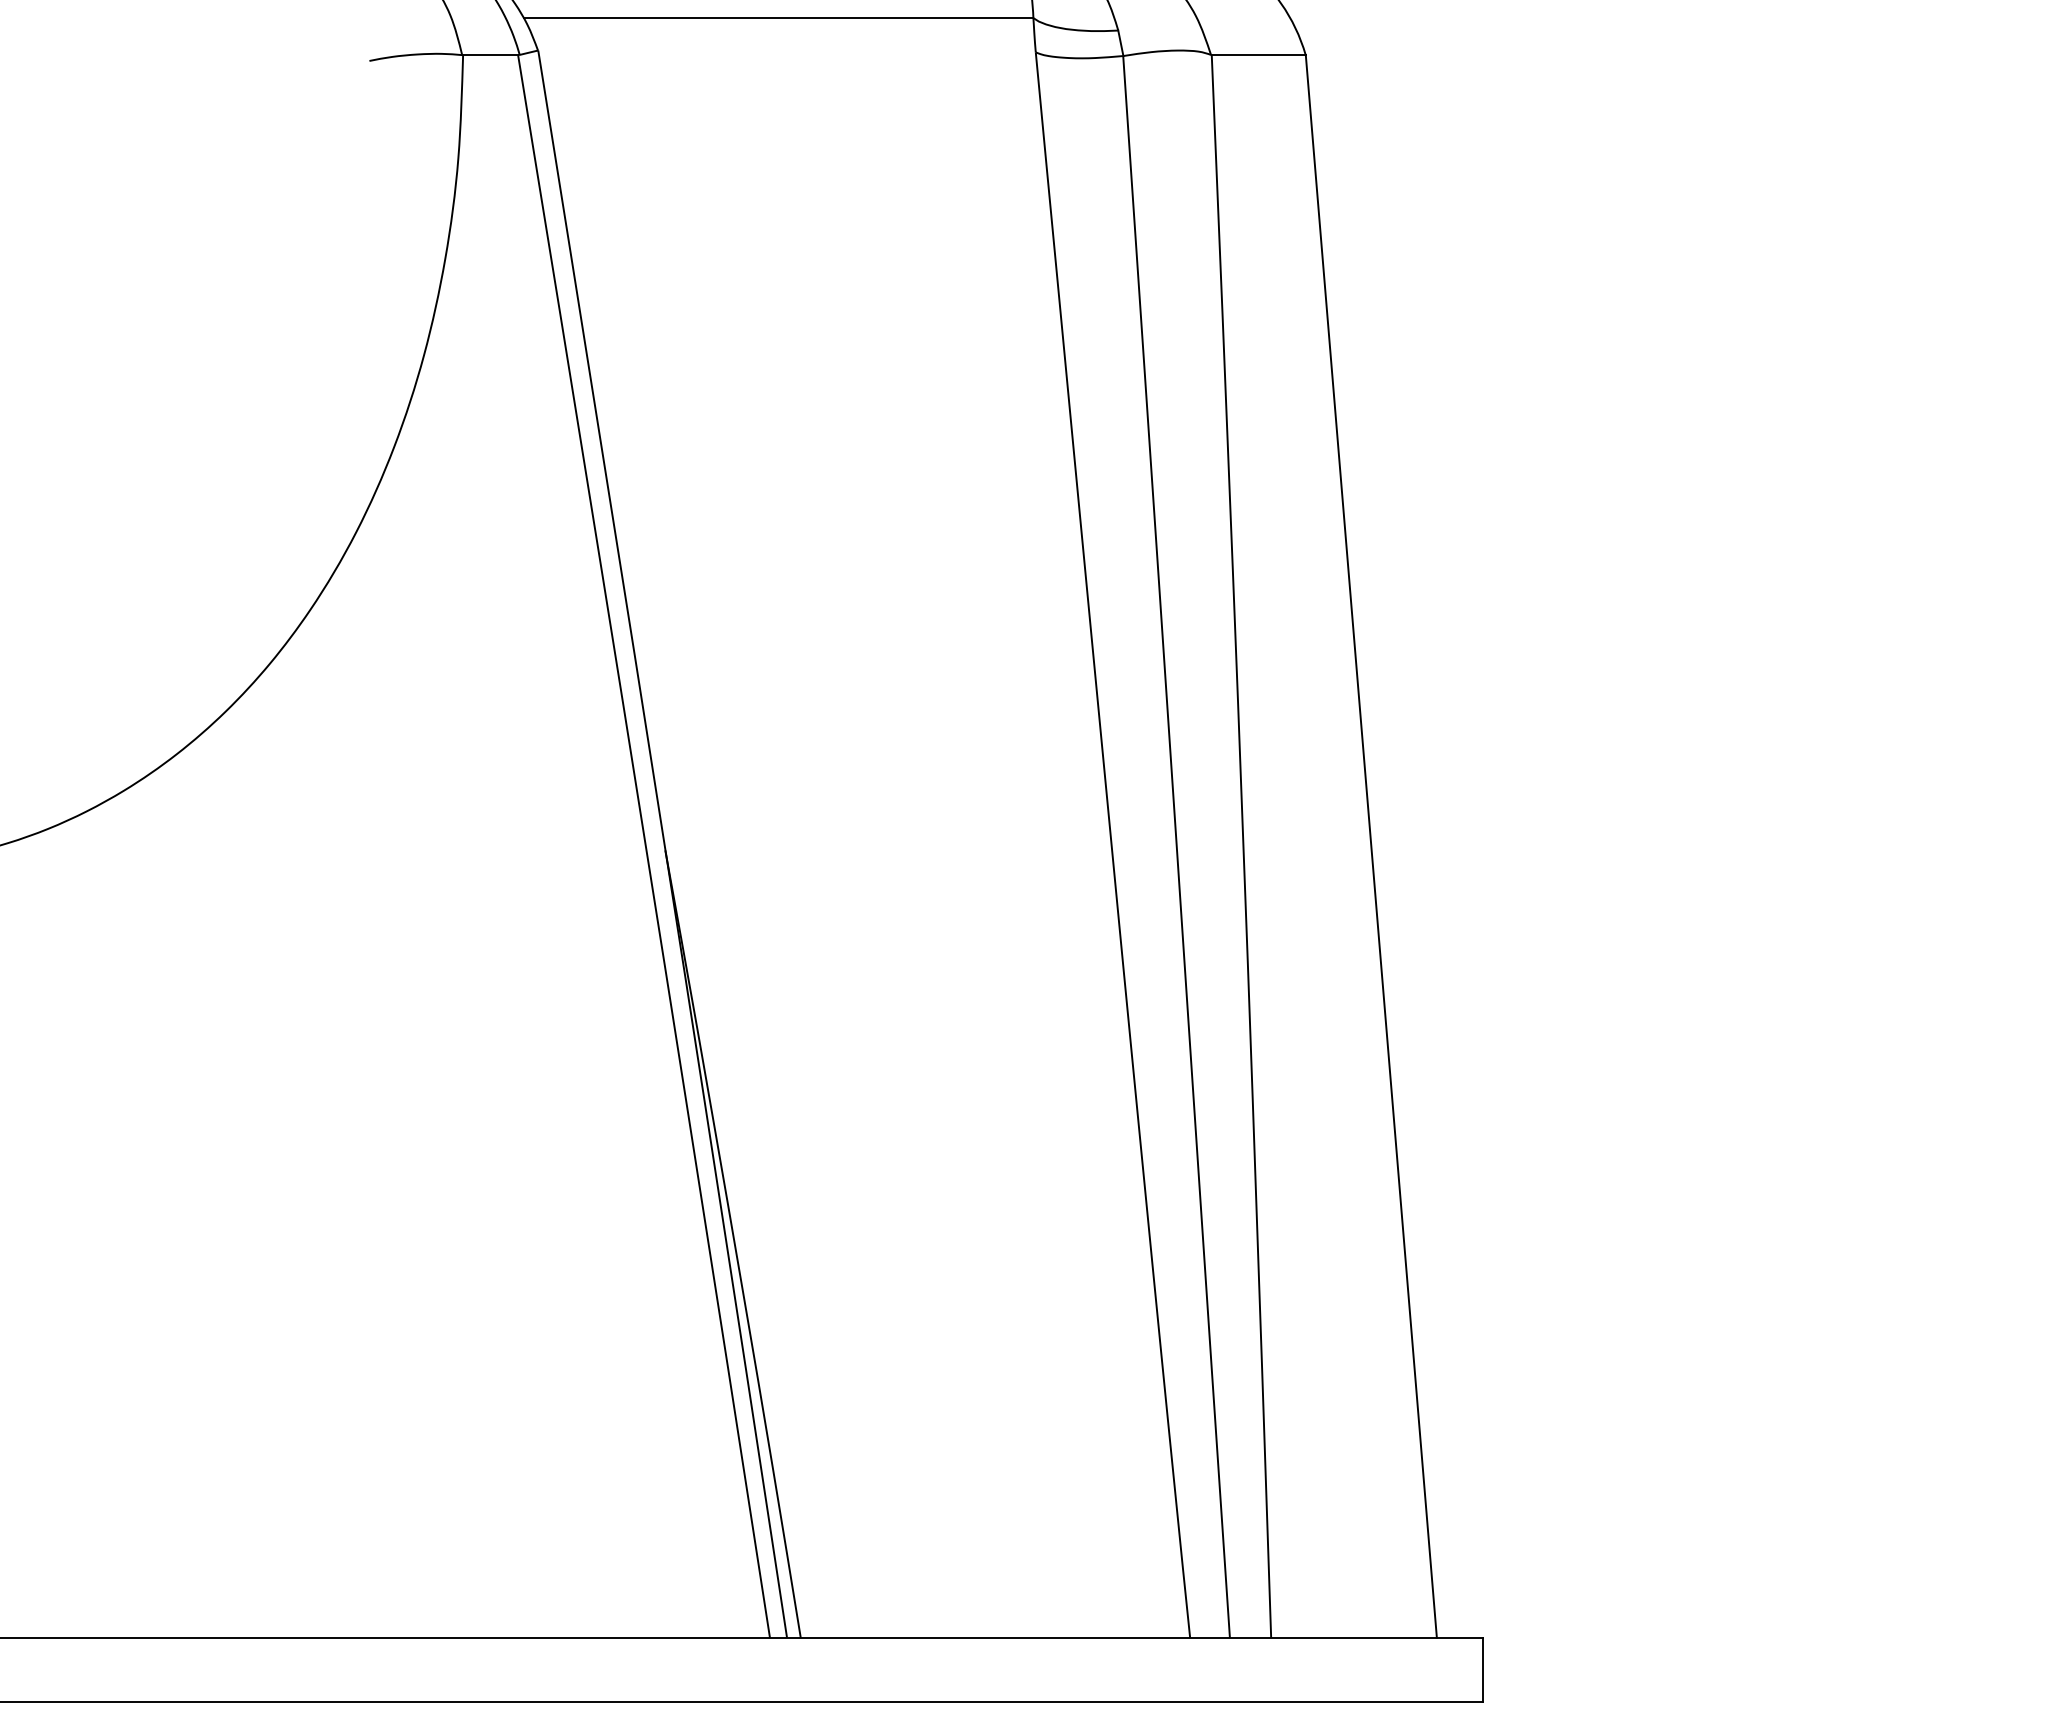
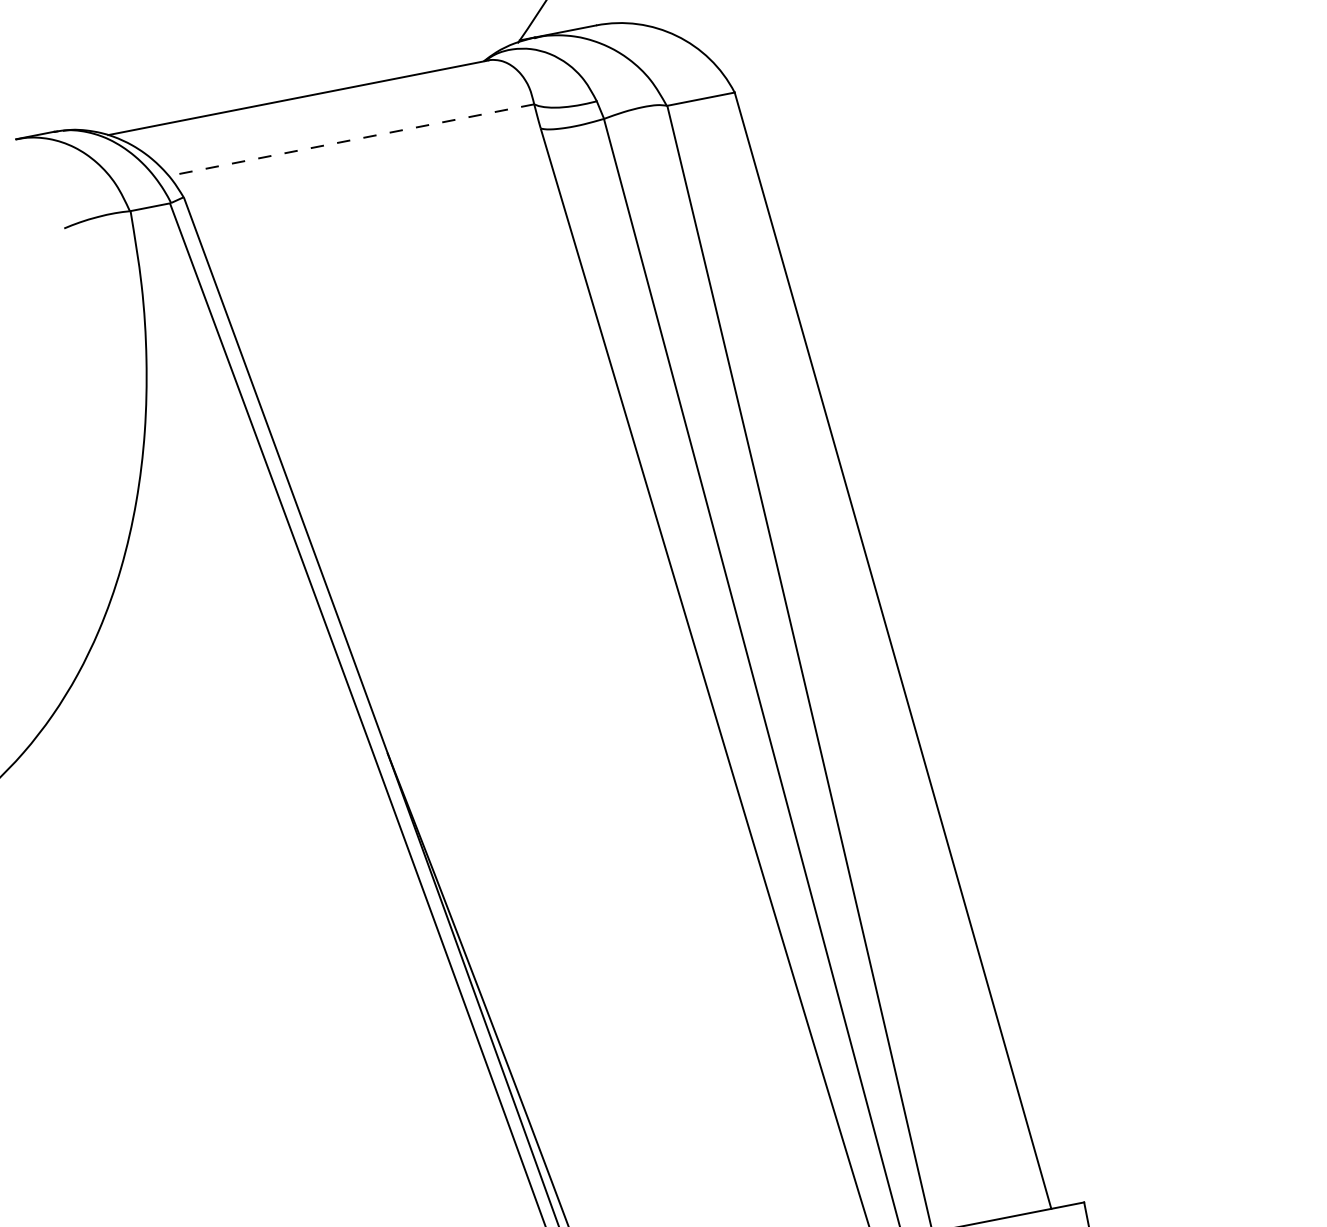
line: (778, 18) -> (351, 140), solid -> dashed

